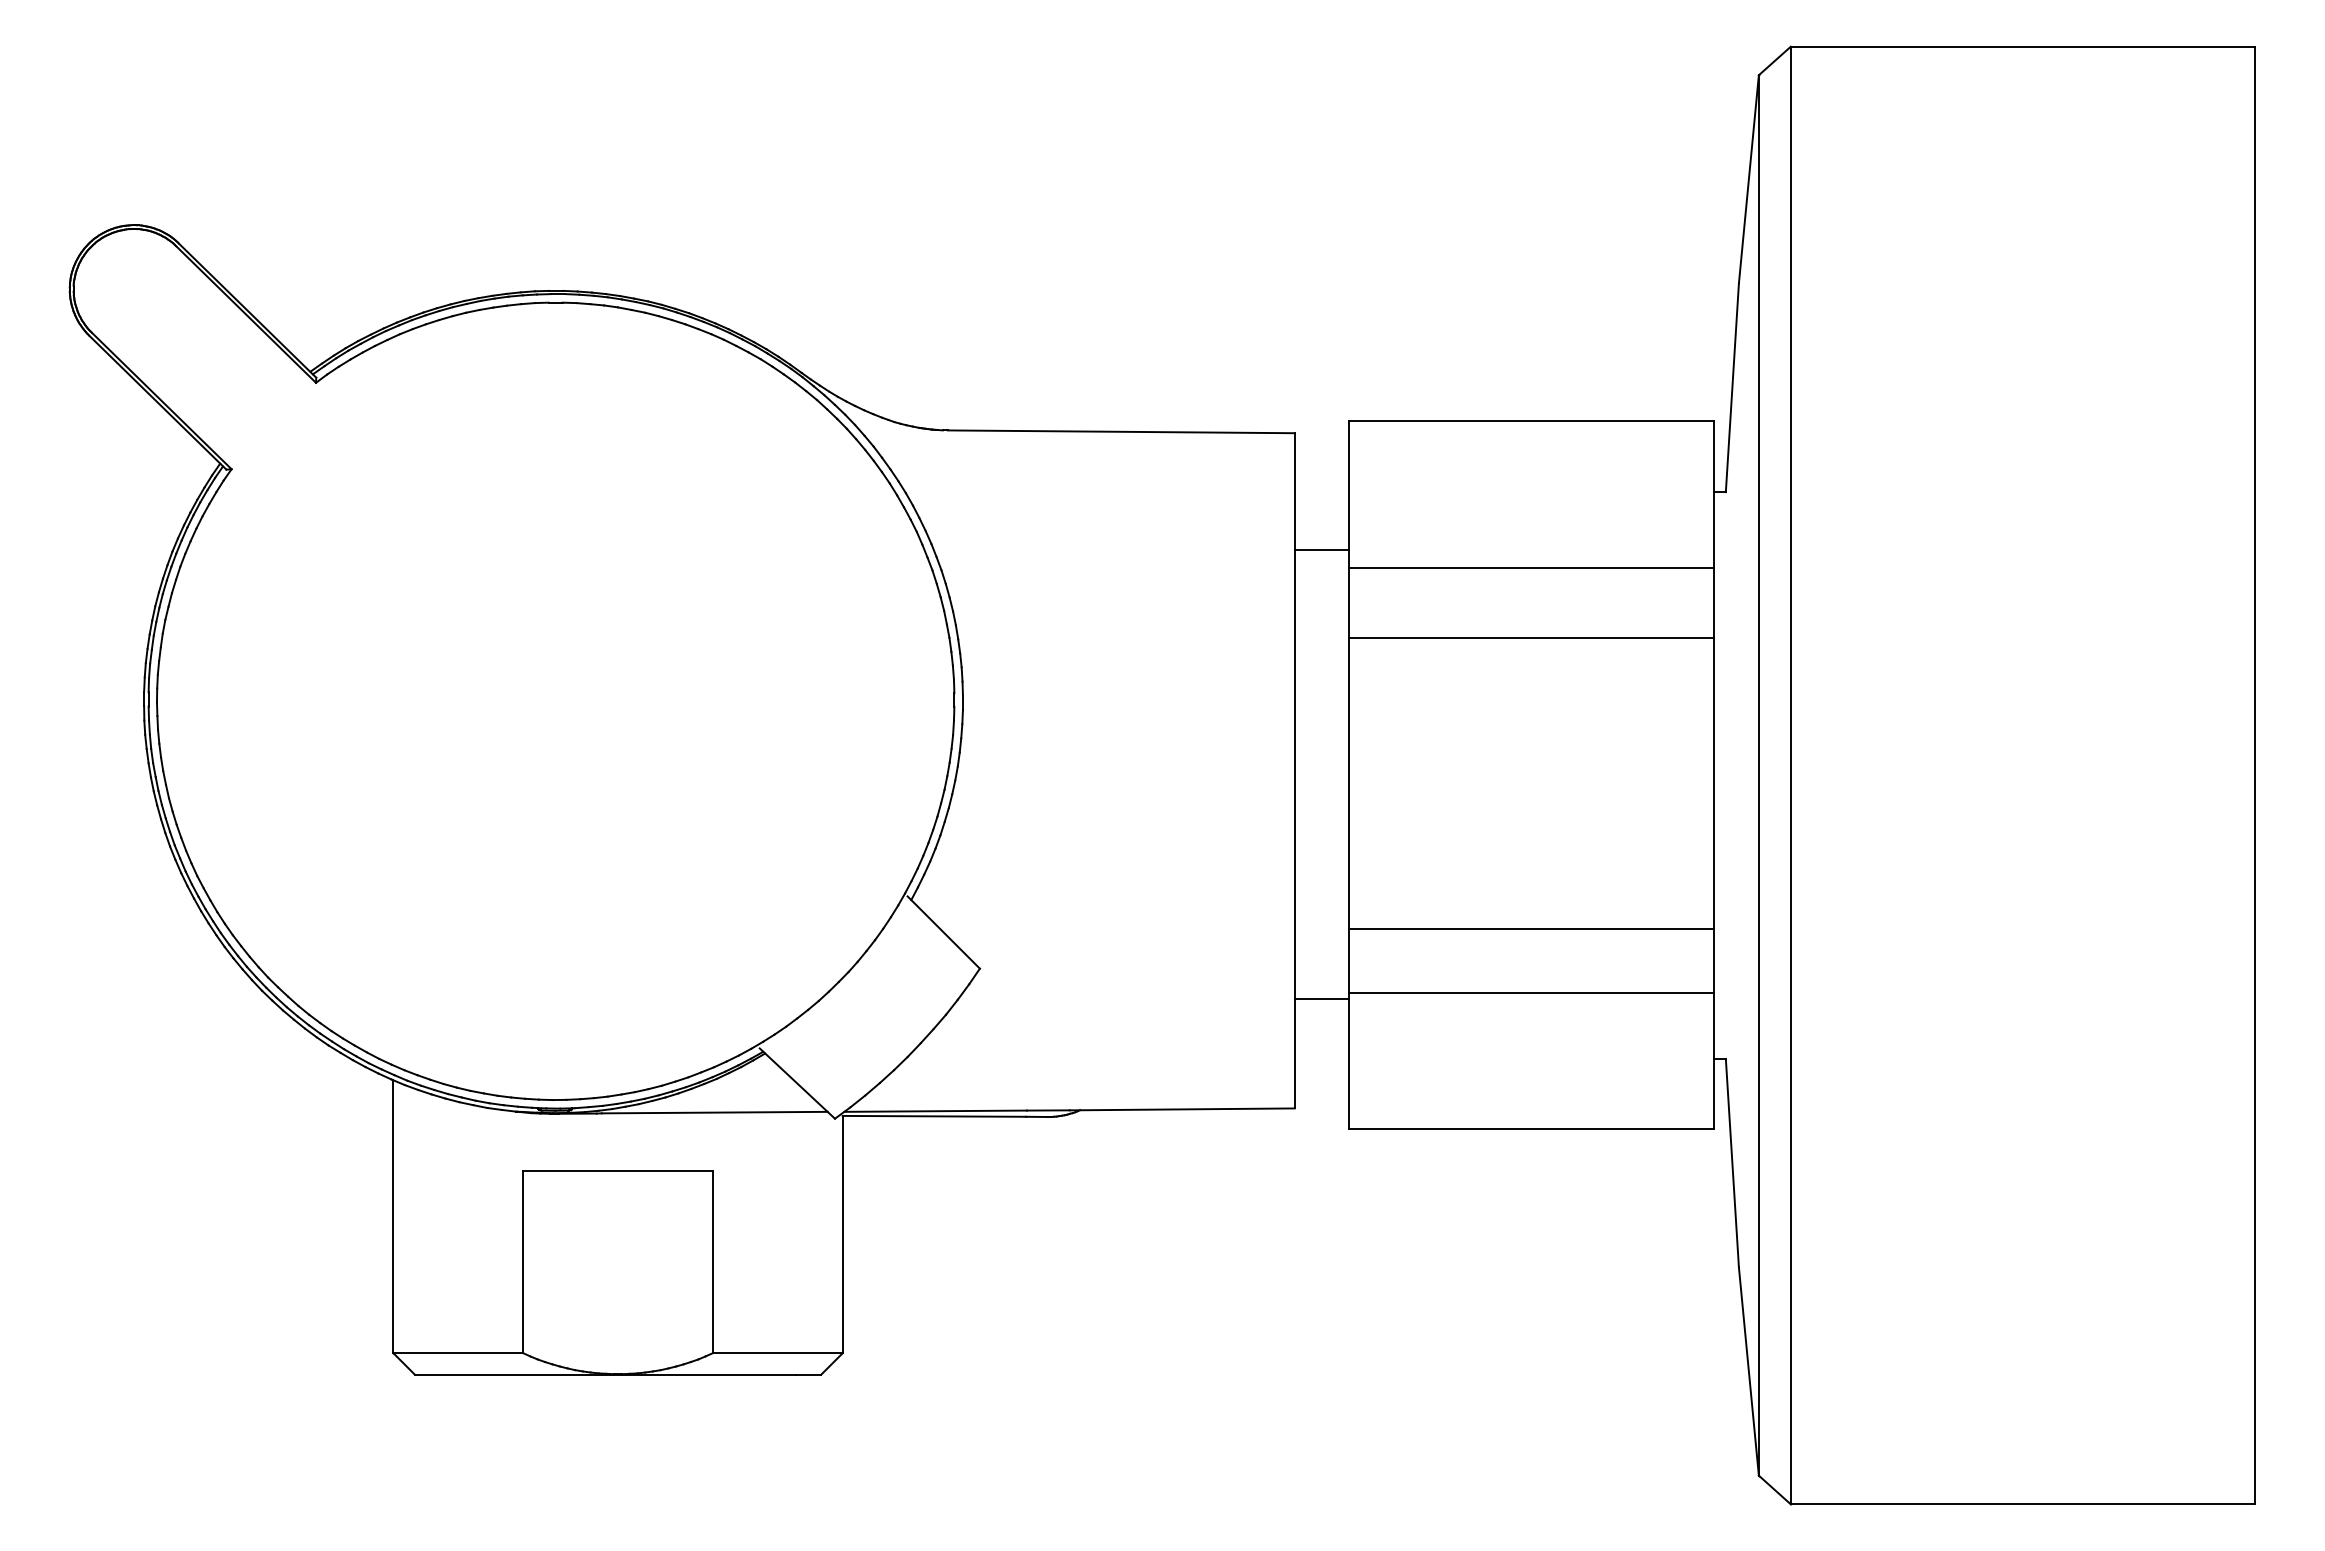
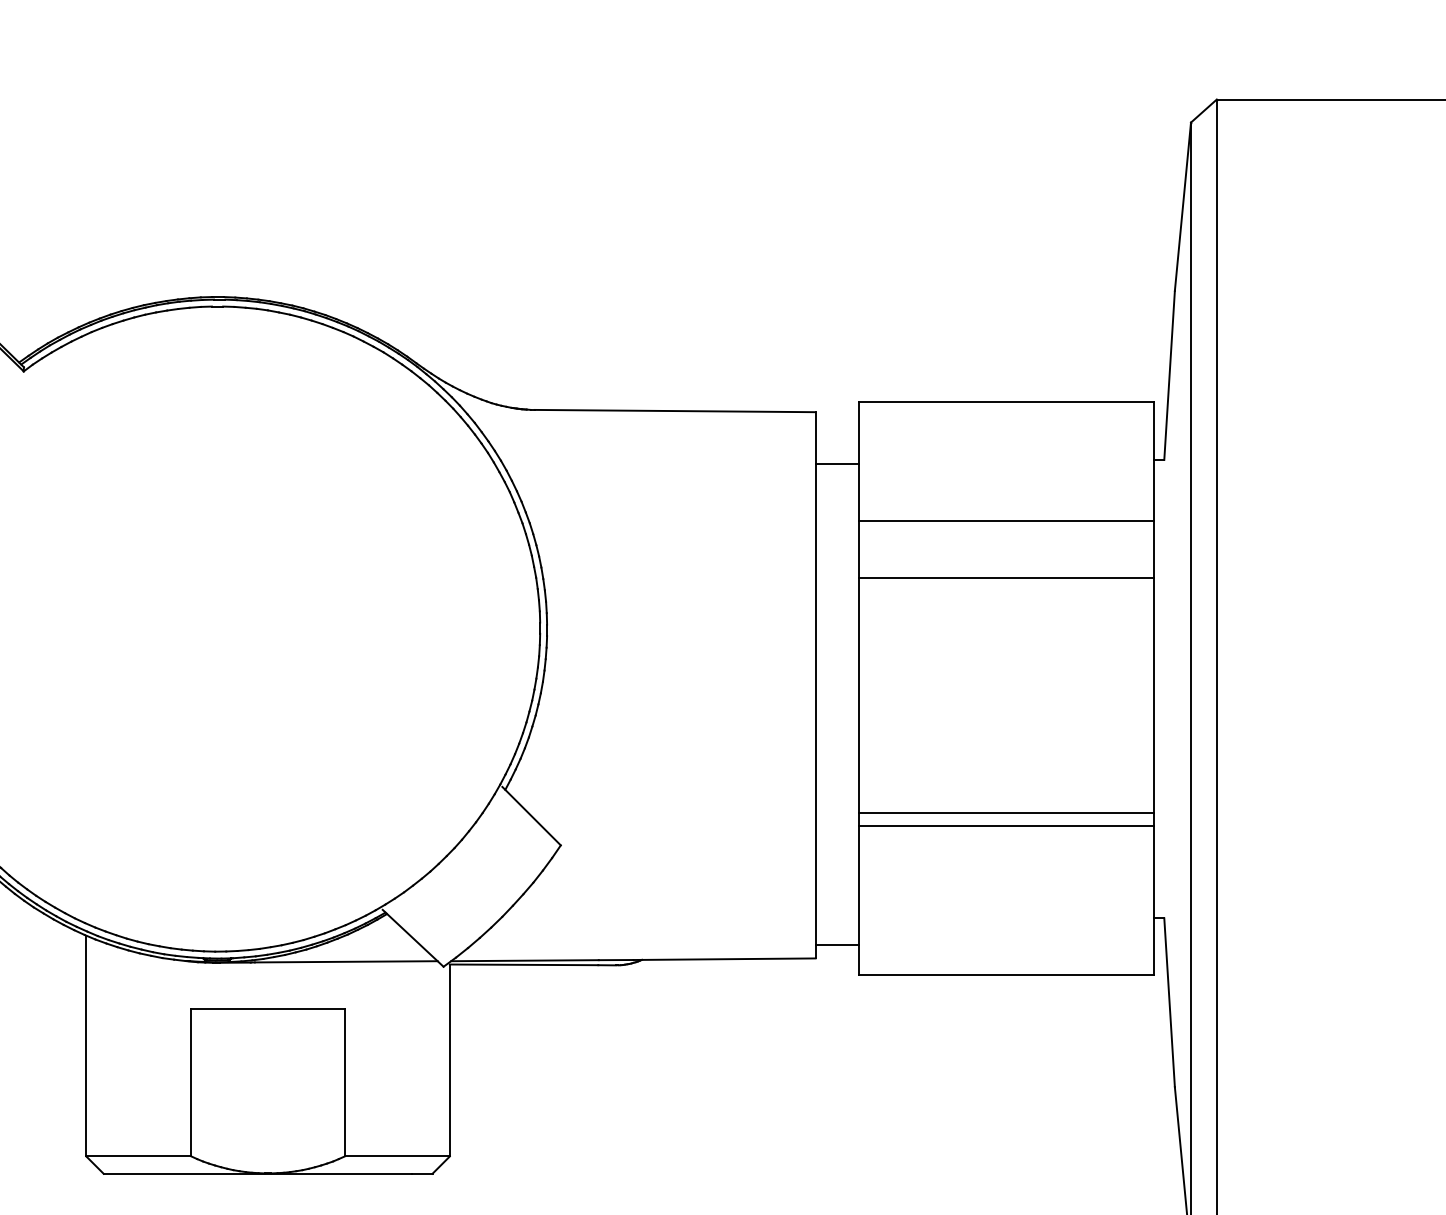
line: (1321, 549) -> (837, 463), moved
line: (1530, 993) -> (1006, 825), moved
line: (1321, 999) -> (837, 944), moved

